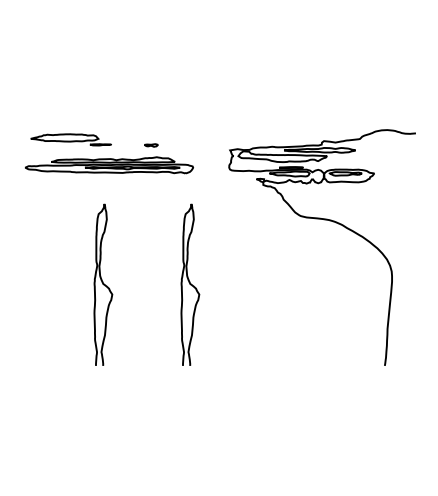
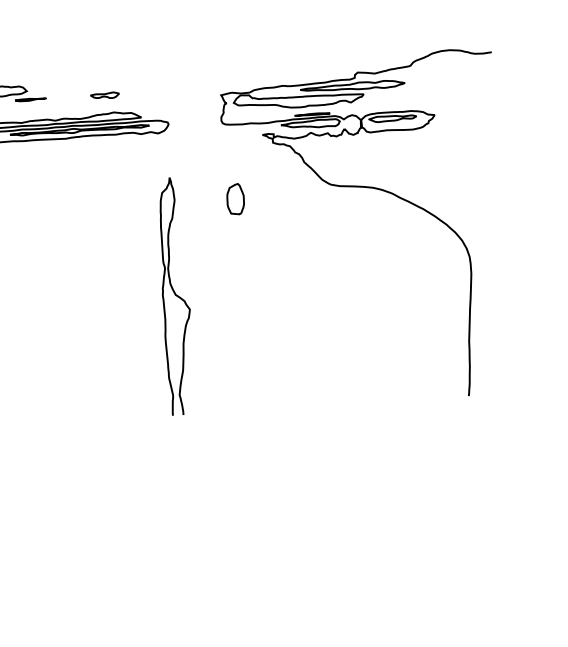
part: (151, 145) -> (105, 95), size x1.43
part: (234, 221) -> (234, 199), added
curve: (103, 284) -> (48, 304), removed

